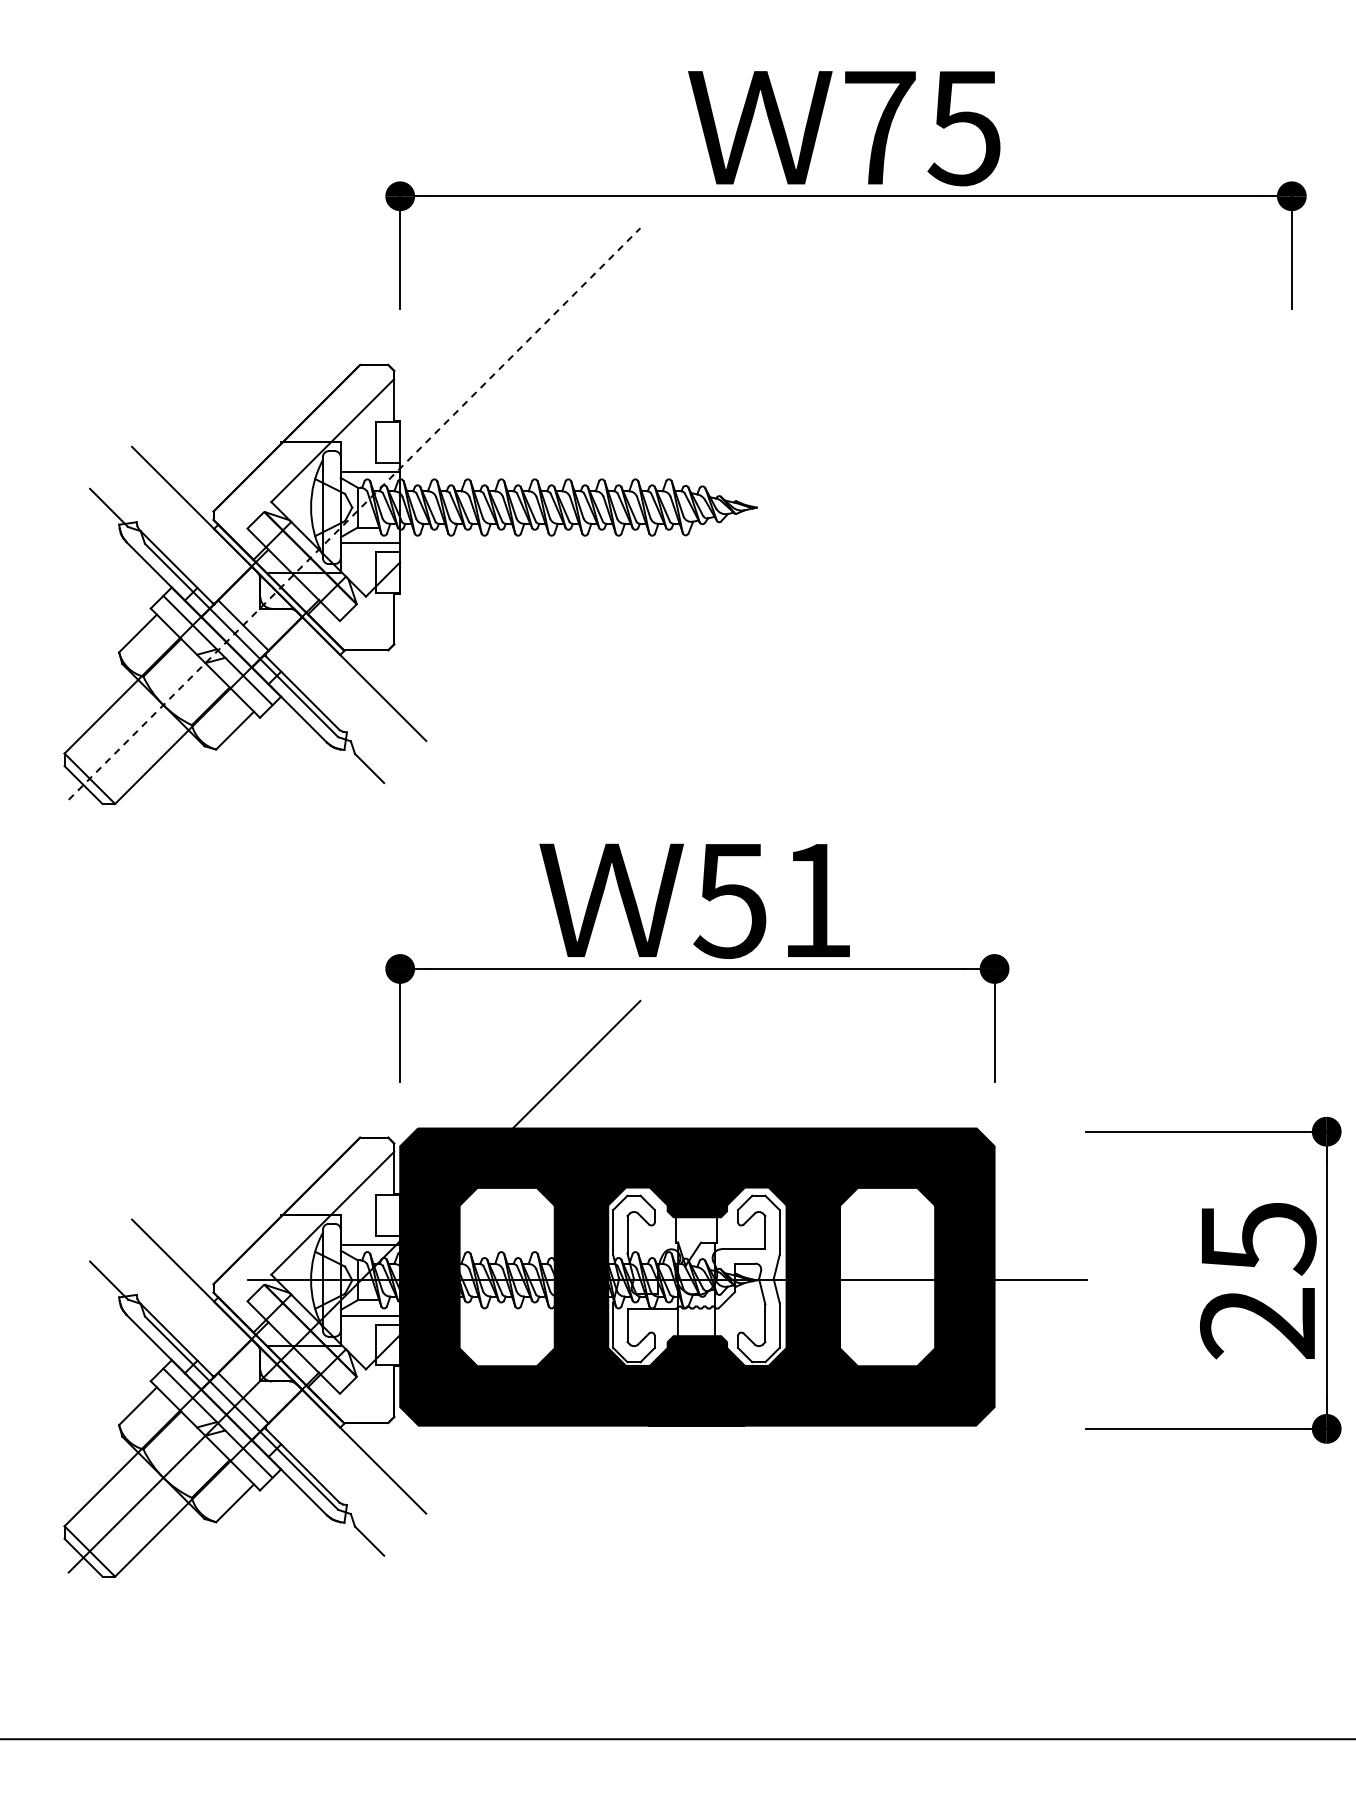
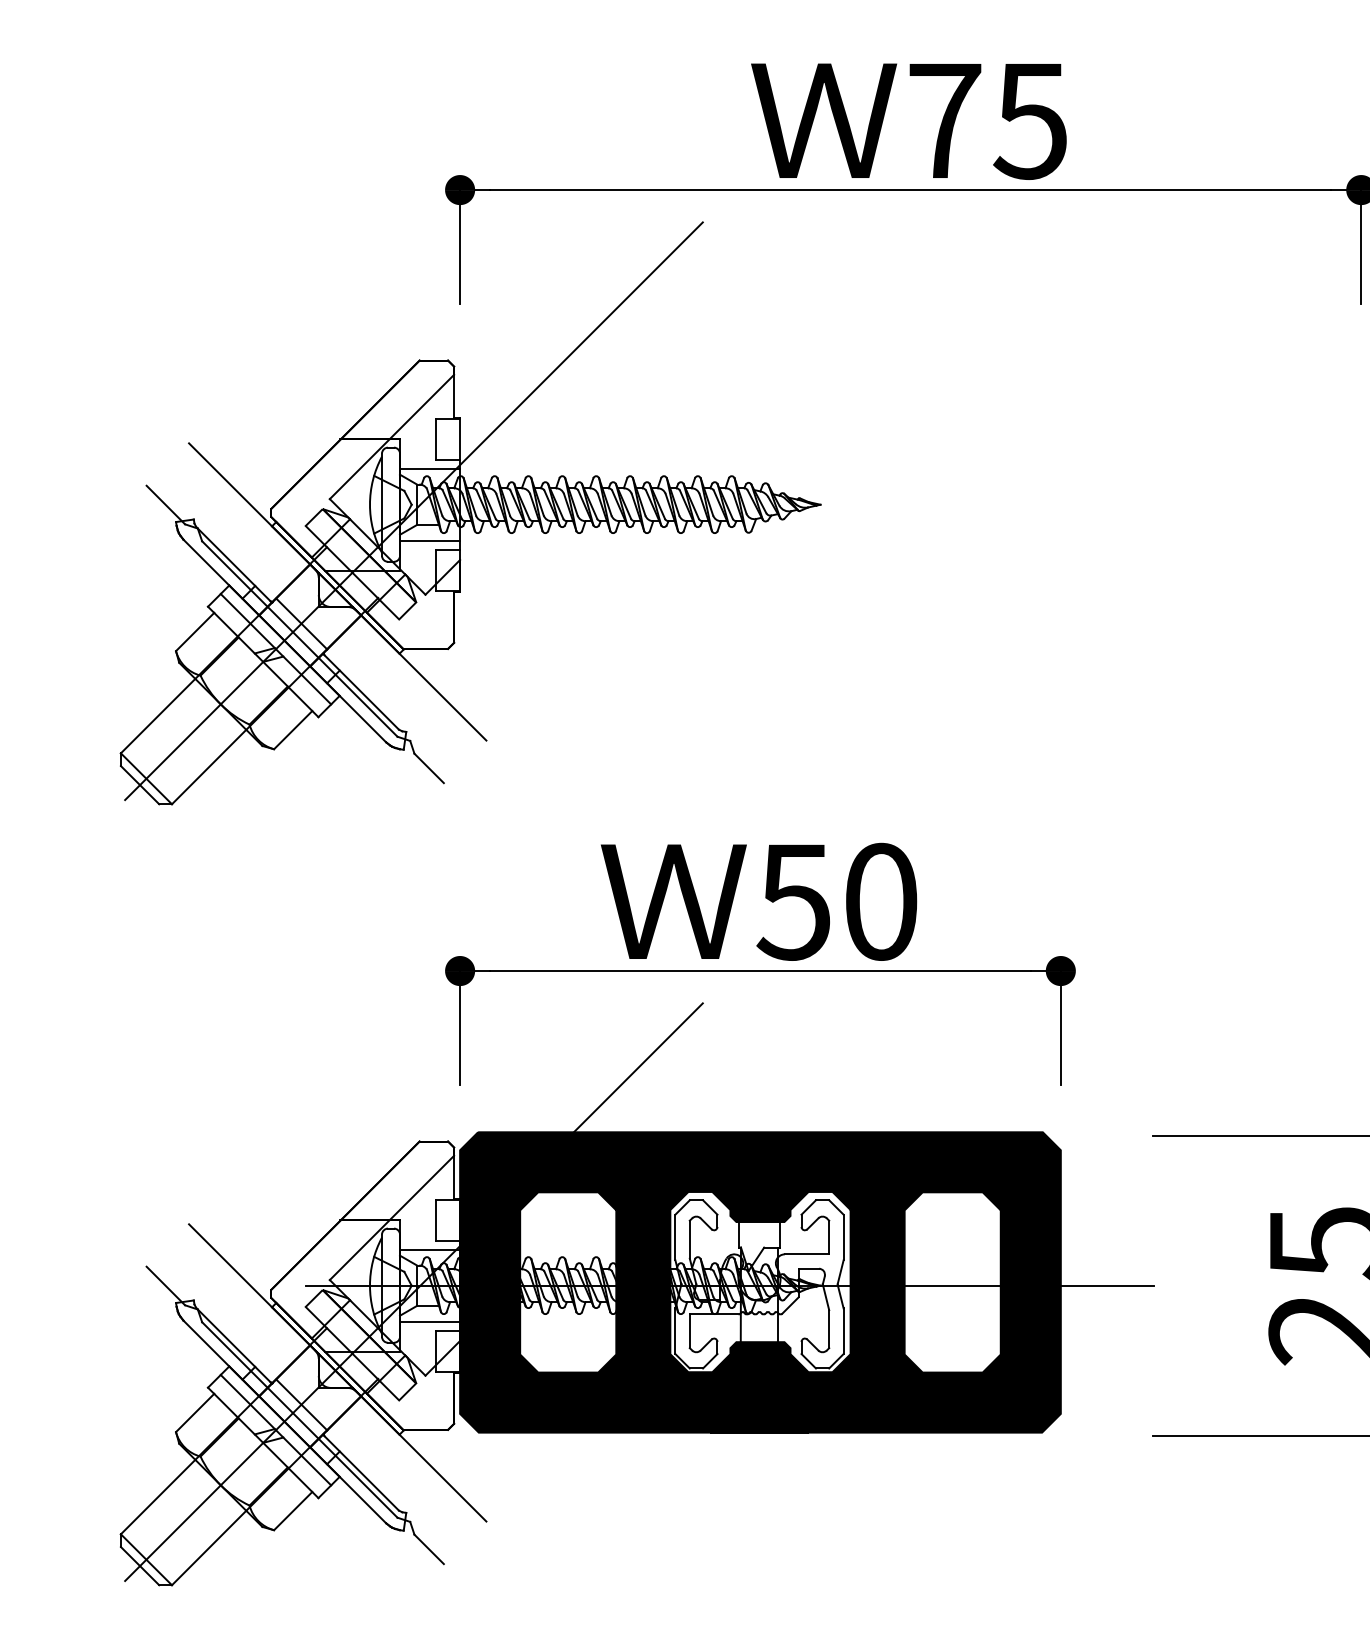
line: (354, 513) -> (413, 510), dashed -> solid
text: (817, 900) -> (881, 901), 51 -> 50

